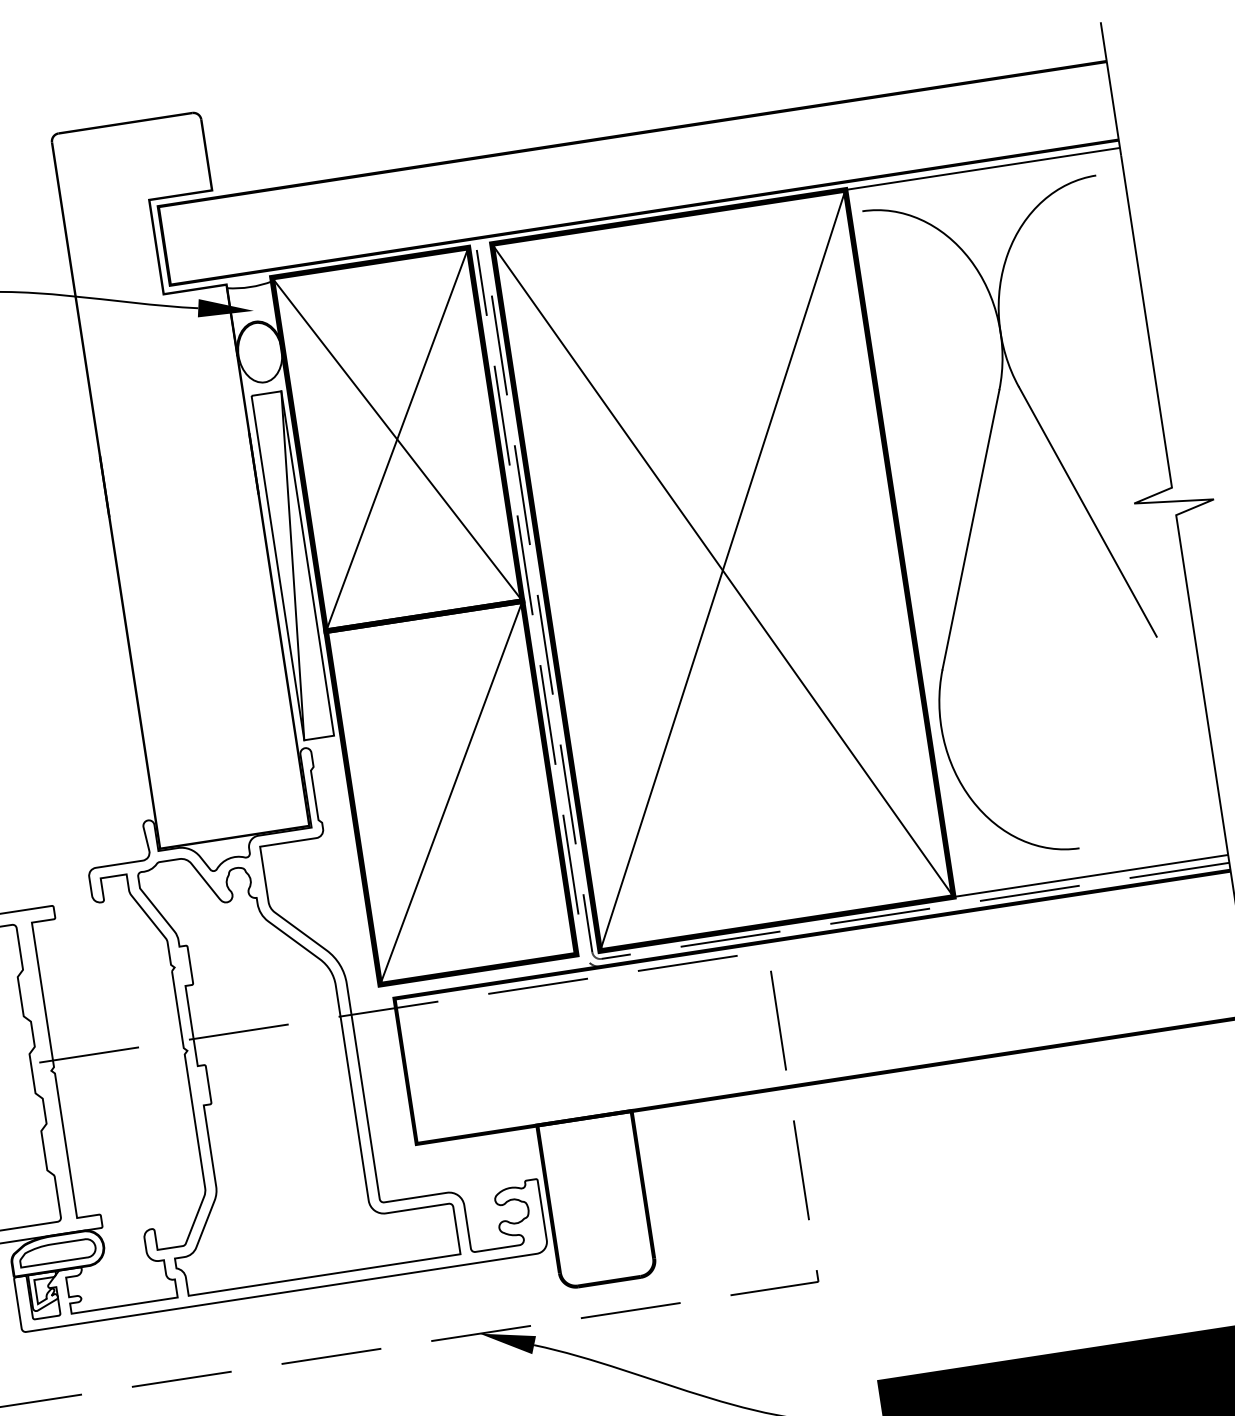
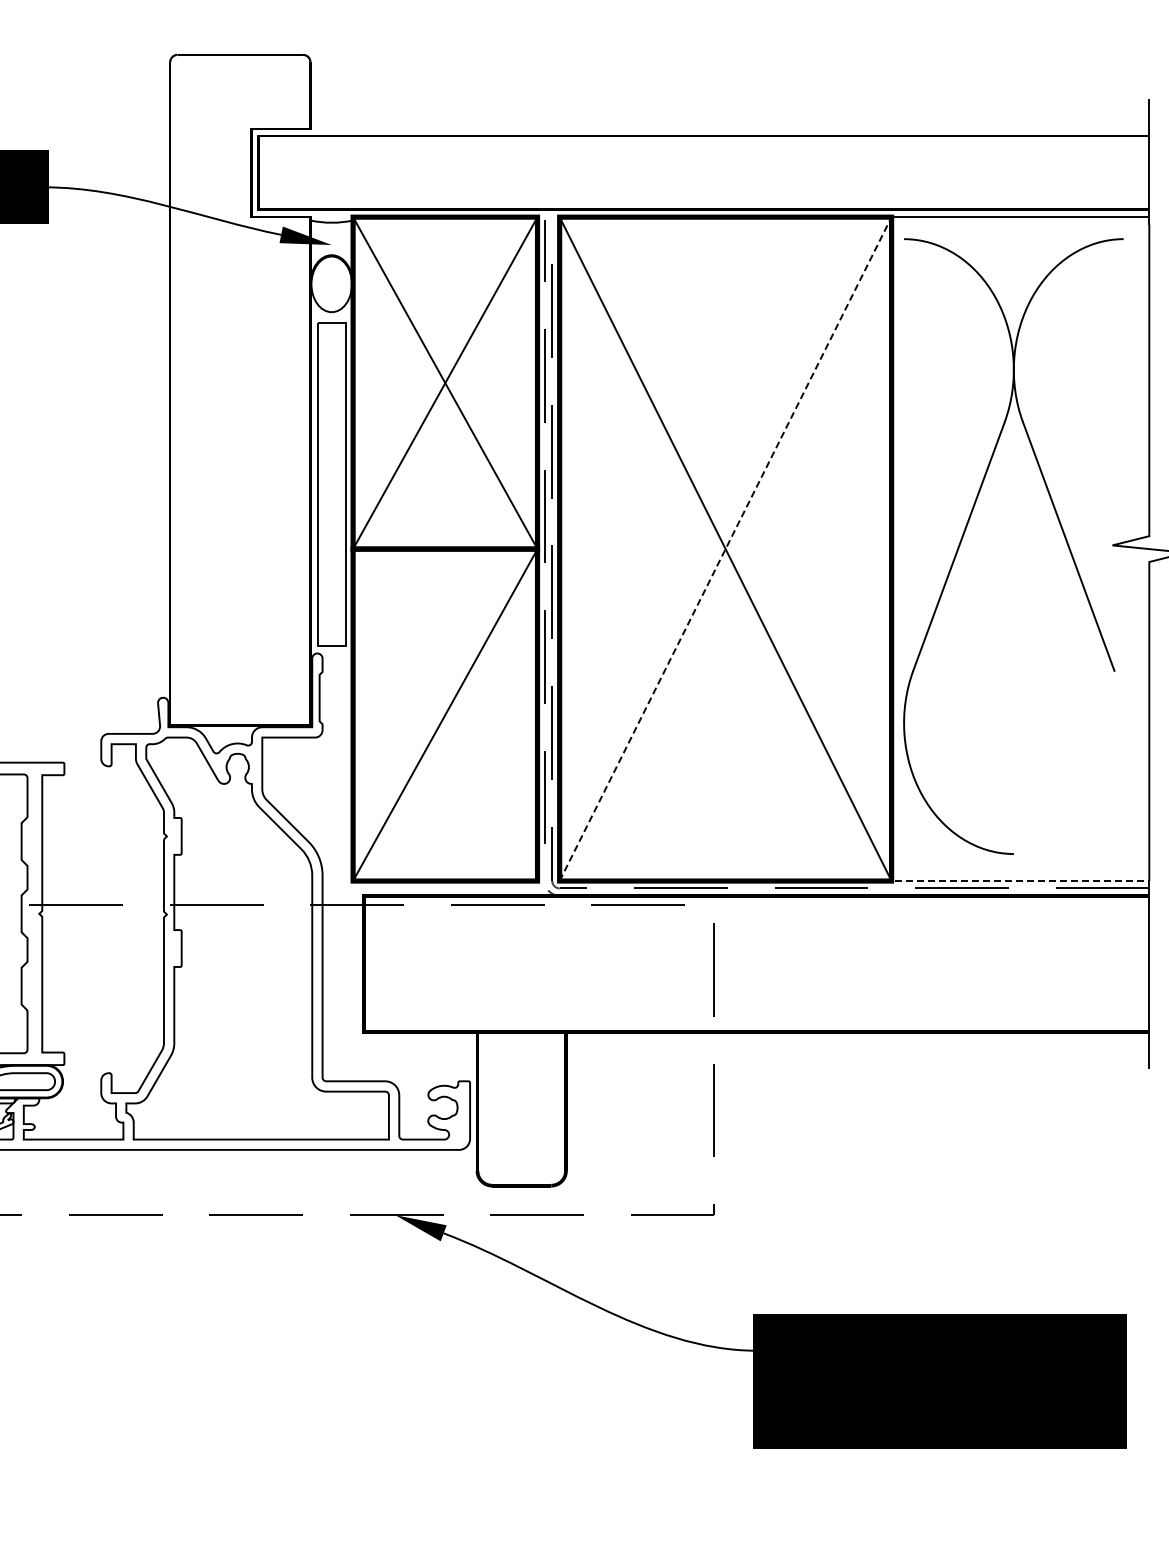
line: (292, 565) -> (331, 484), removed
line: (722, 569) -> (725, 548), solid -> dashed
line: (1086, 877) -> (1016, 881), solid -> dashed

